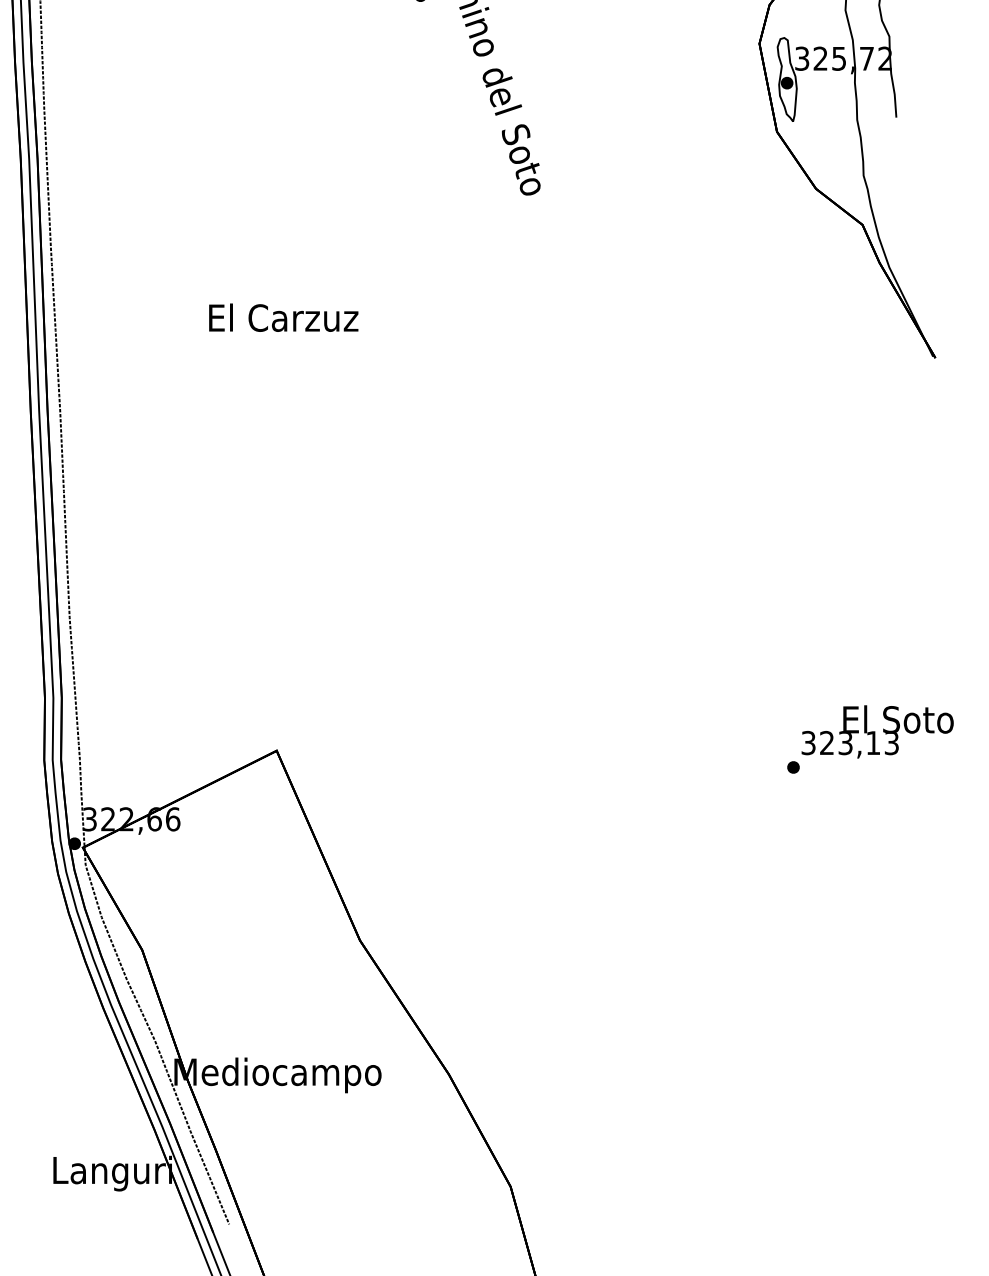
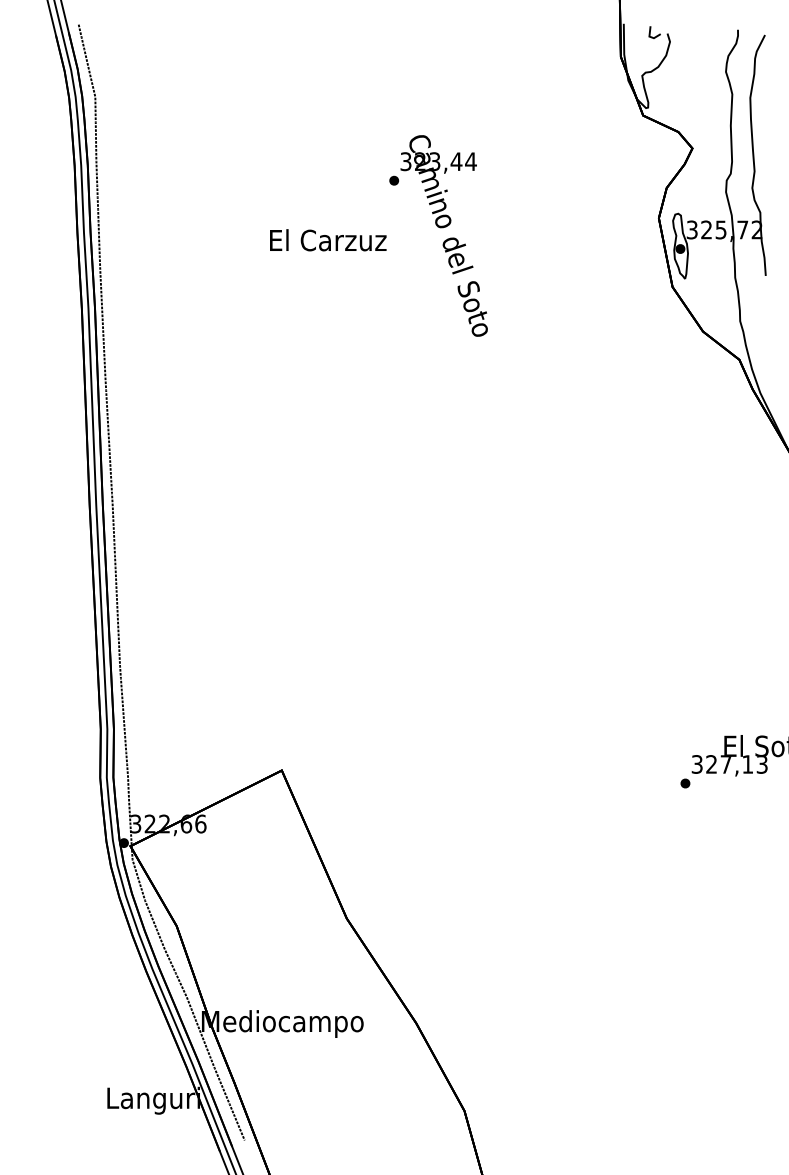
text: (284, 318) -> (328, 240), moved
text: (844, 743) -> (725, 764), 323,13 -> 327,13

